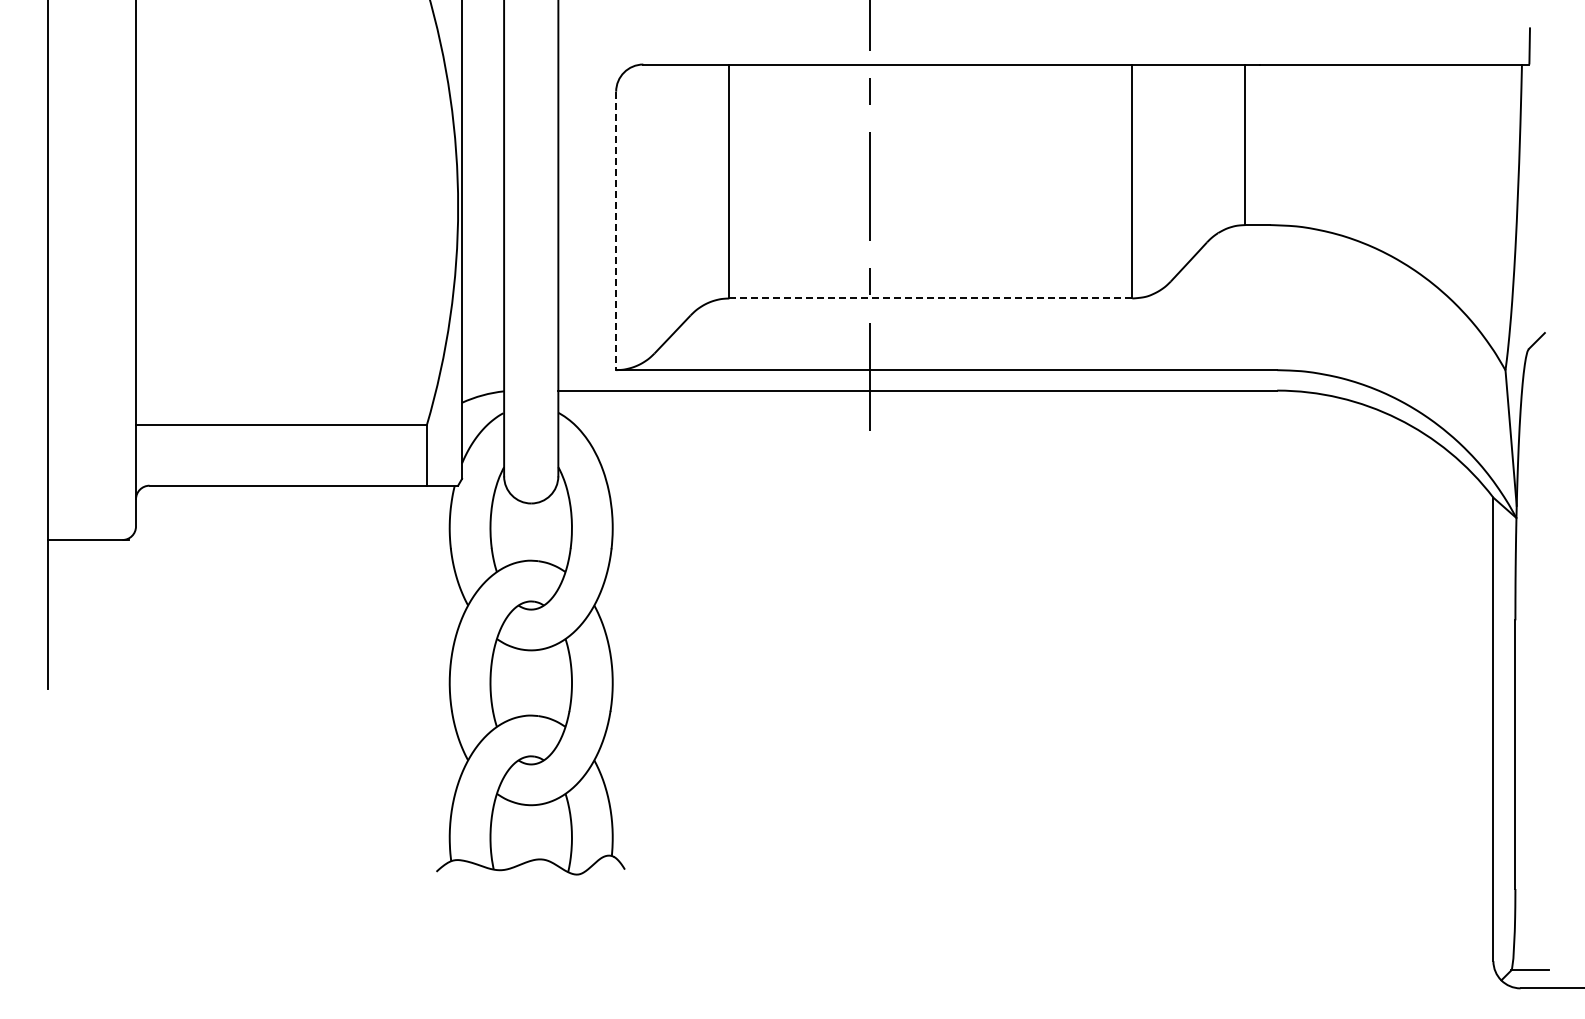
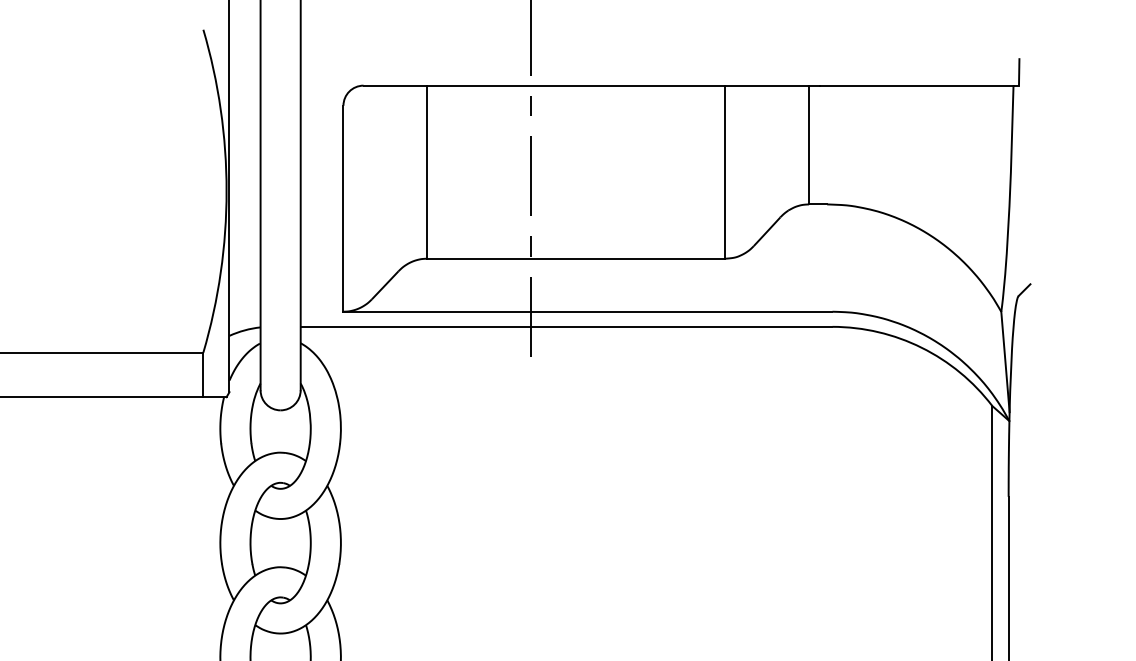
line: (616, 231) -> (343, 209), dashed -> solid
line: (930, 298) -> (575, 258), dashed -> solid

